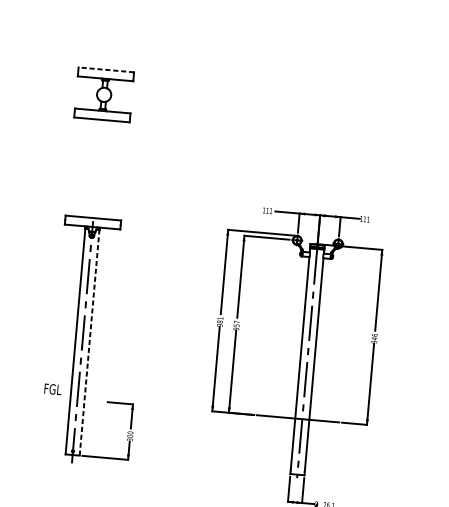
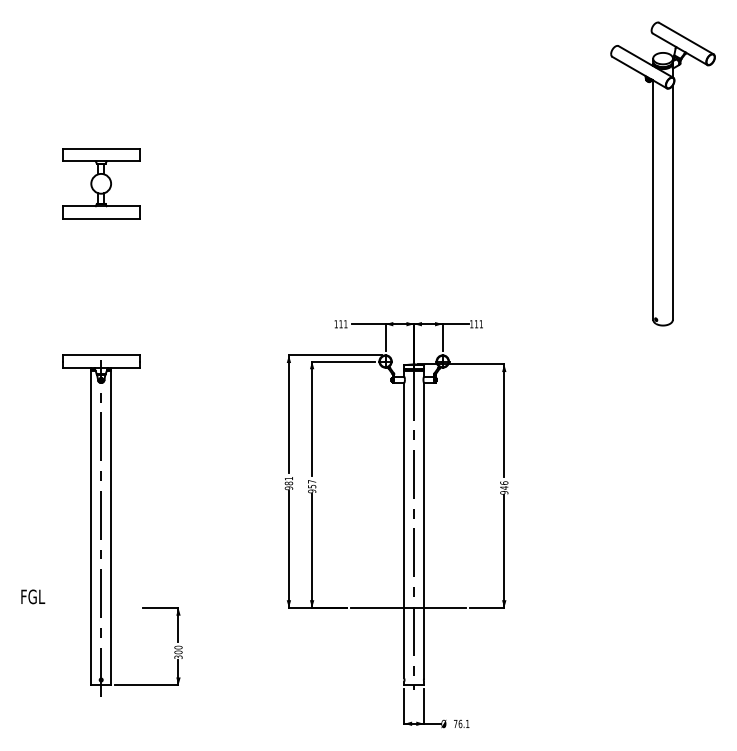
line: (106, 70) -> (101, 149), dashed -> solid
line: (89, 342) -> (111, 527), dashed -> solid
text: (53, 389) -> (33, 596), moved

